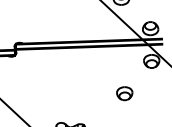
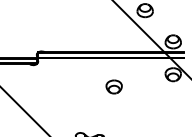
part: (124, 93) -> (113, 86), moved

